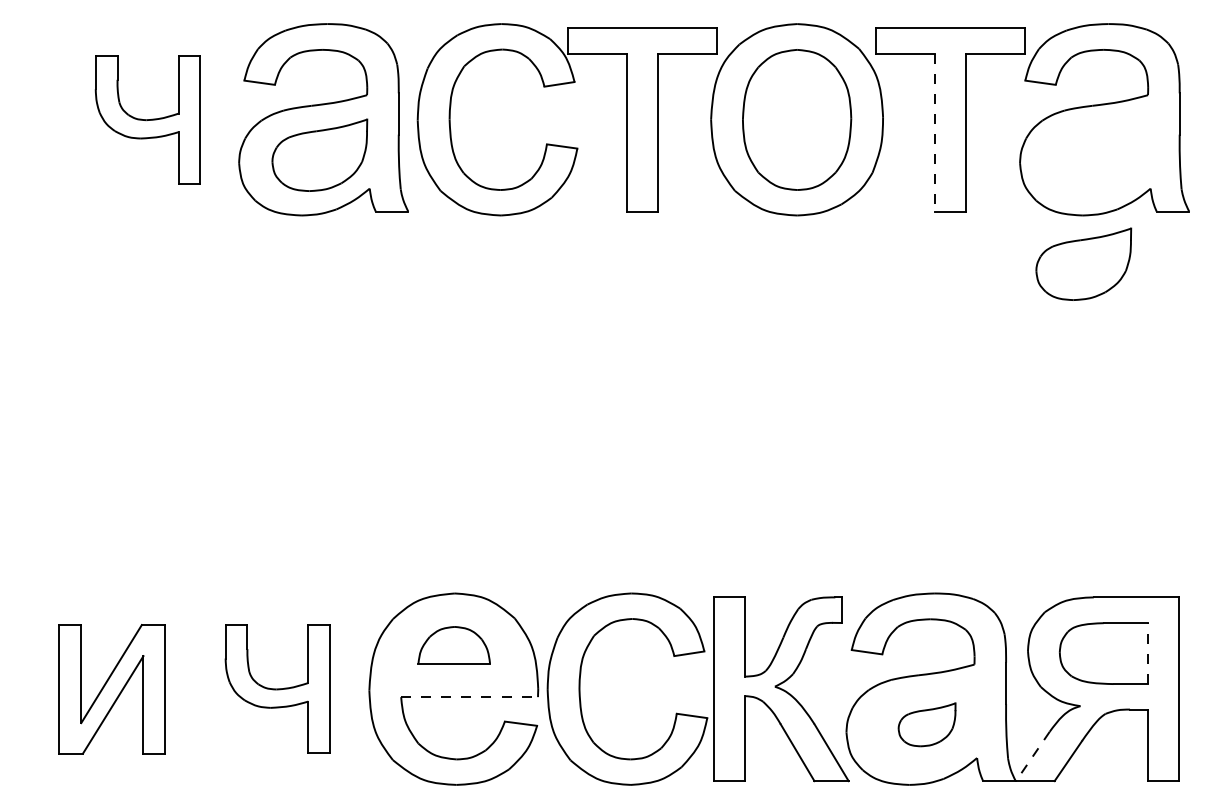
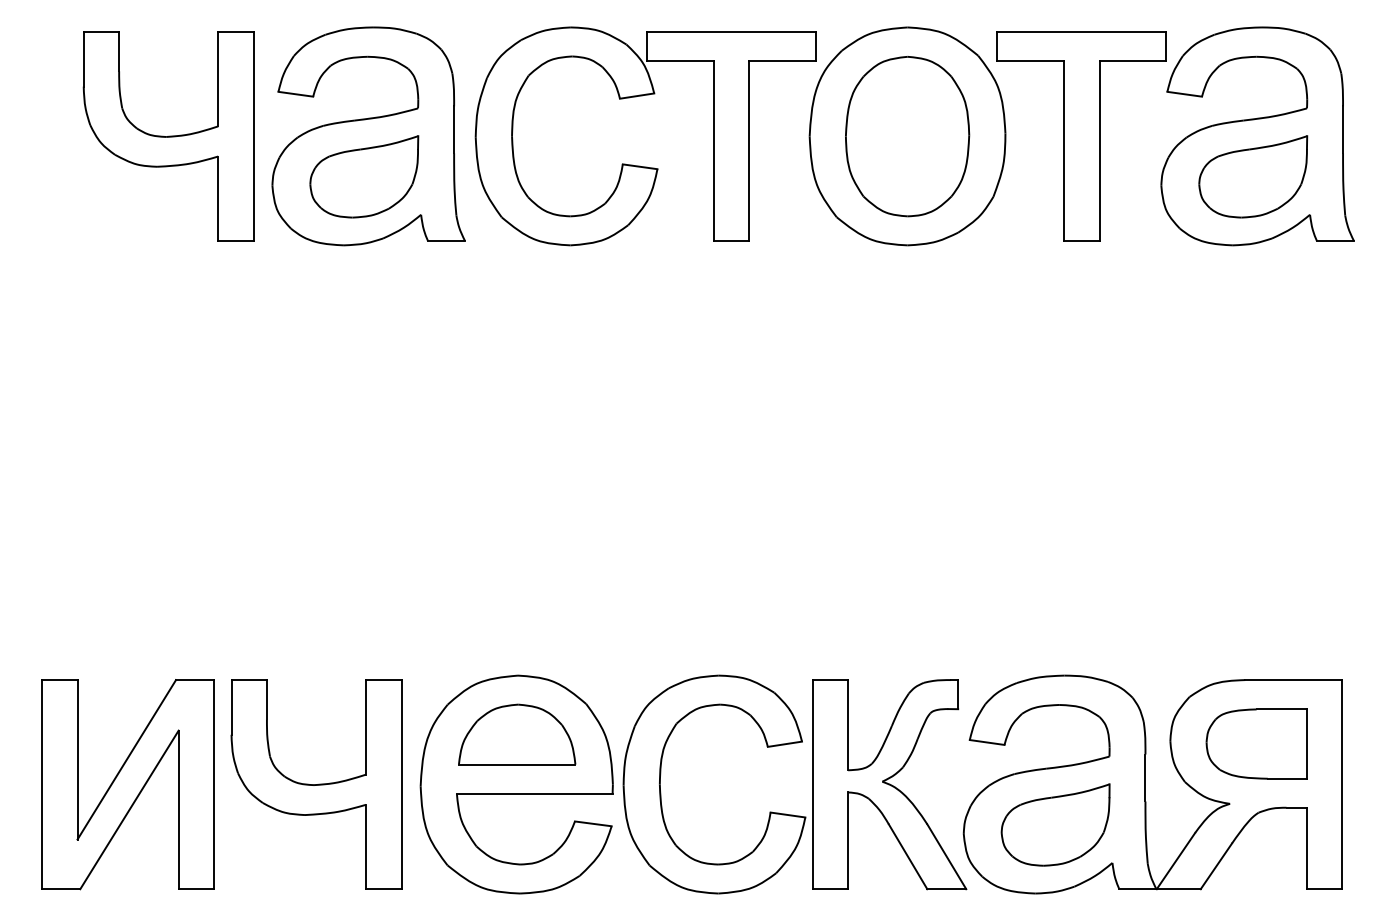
part: (147, 119) -> (168, 136), size x1.43
line: (934, 132) -> (1063, 150), dashed -> solid
part: (1083, 263) -> (1252, 175), moved
part: (454, 645) -> (517, 734), size x1.43
line: (1147, 653) -> (1306, 743), dashed -> solid
part: (277, 688) -> (316, 783), size x1.43
part: (112, 689) -> (128, 784), size x1.43
line: (470, 697) -> (535, 794), dashed -> solid
part: (926, 724) -> (1054, 824), size x1.67
line: (1032, 756) -> (1175, 861), dashed -> solid

